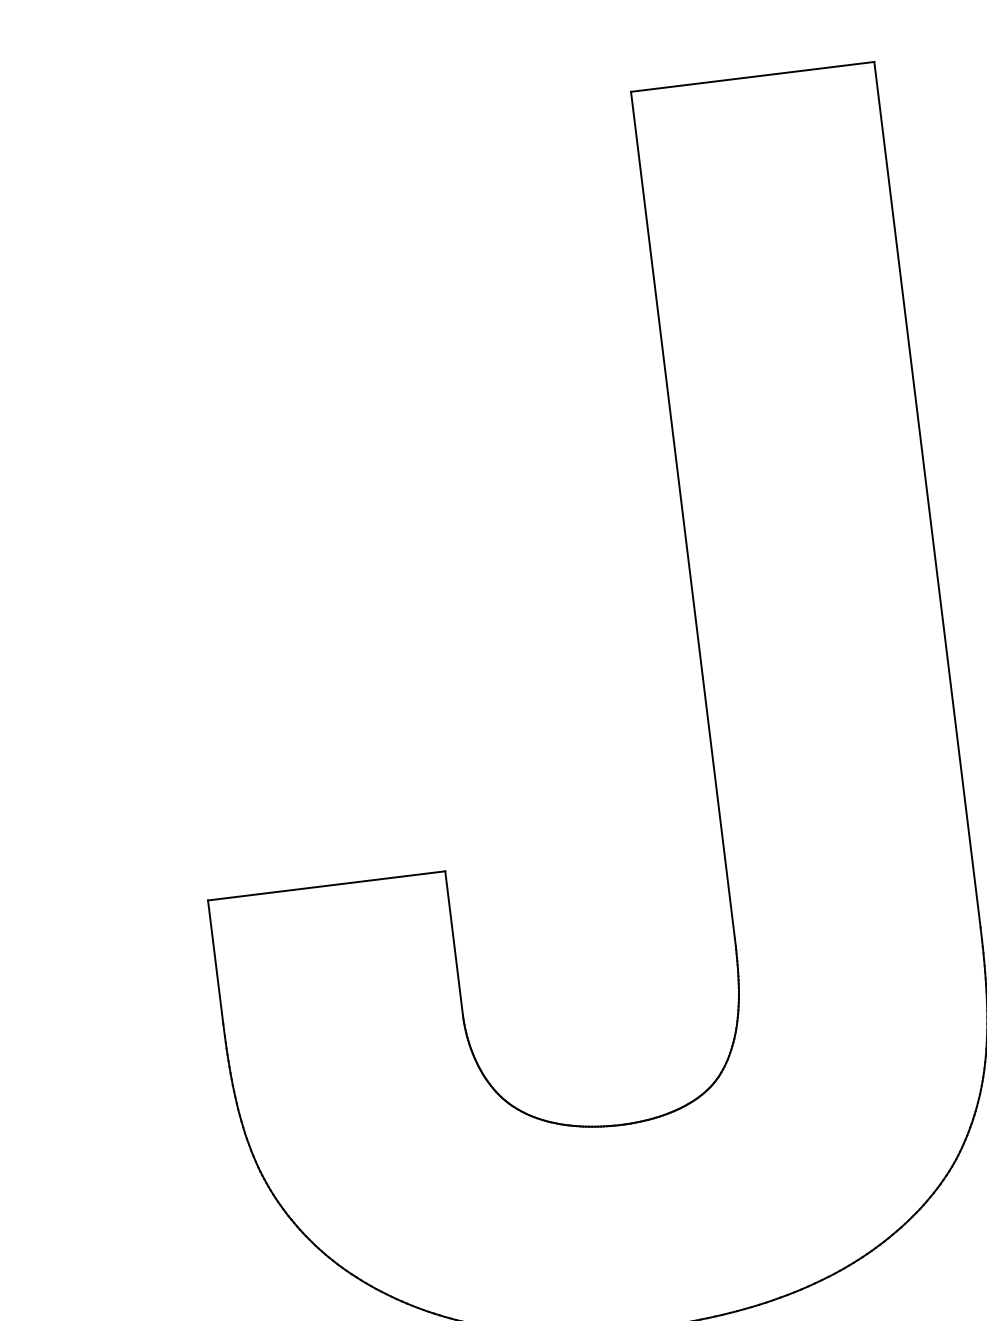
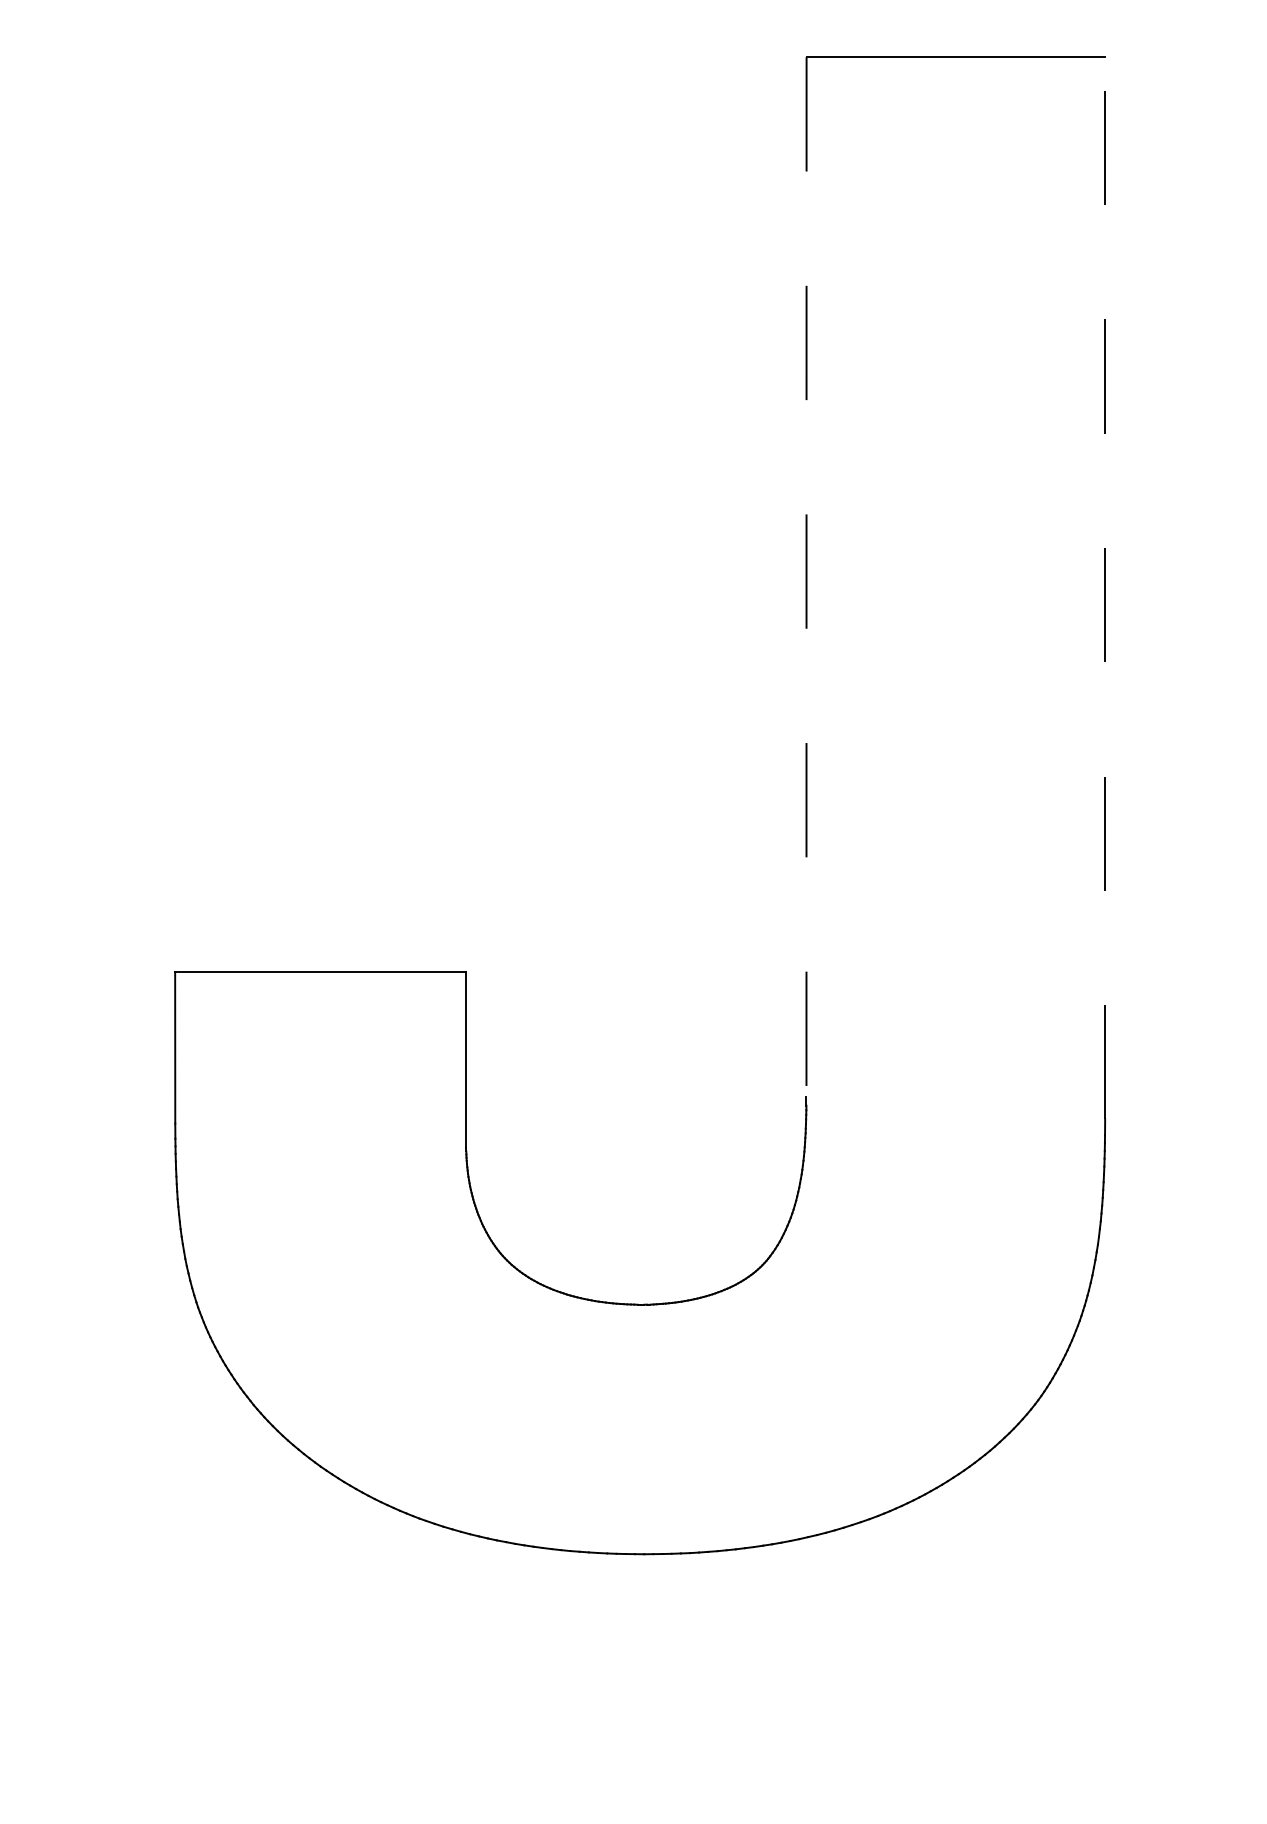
line: (927, 494) -> (1105, 587), solid -> dashed
line: (682, 514) -> (806, 576), solid -> dashed

